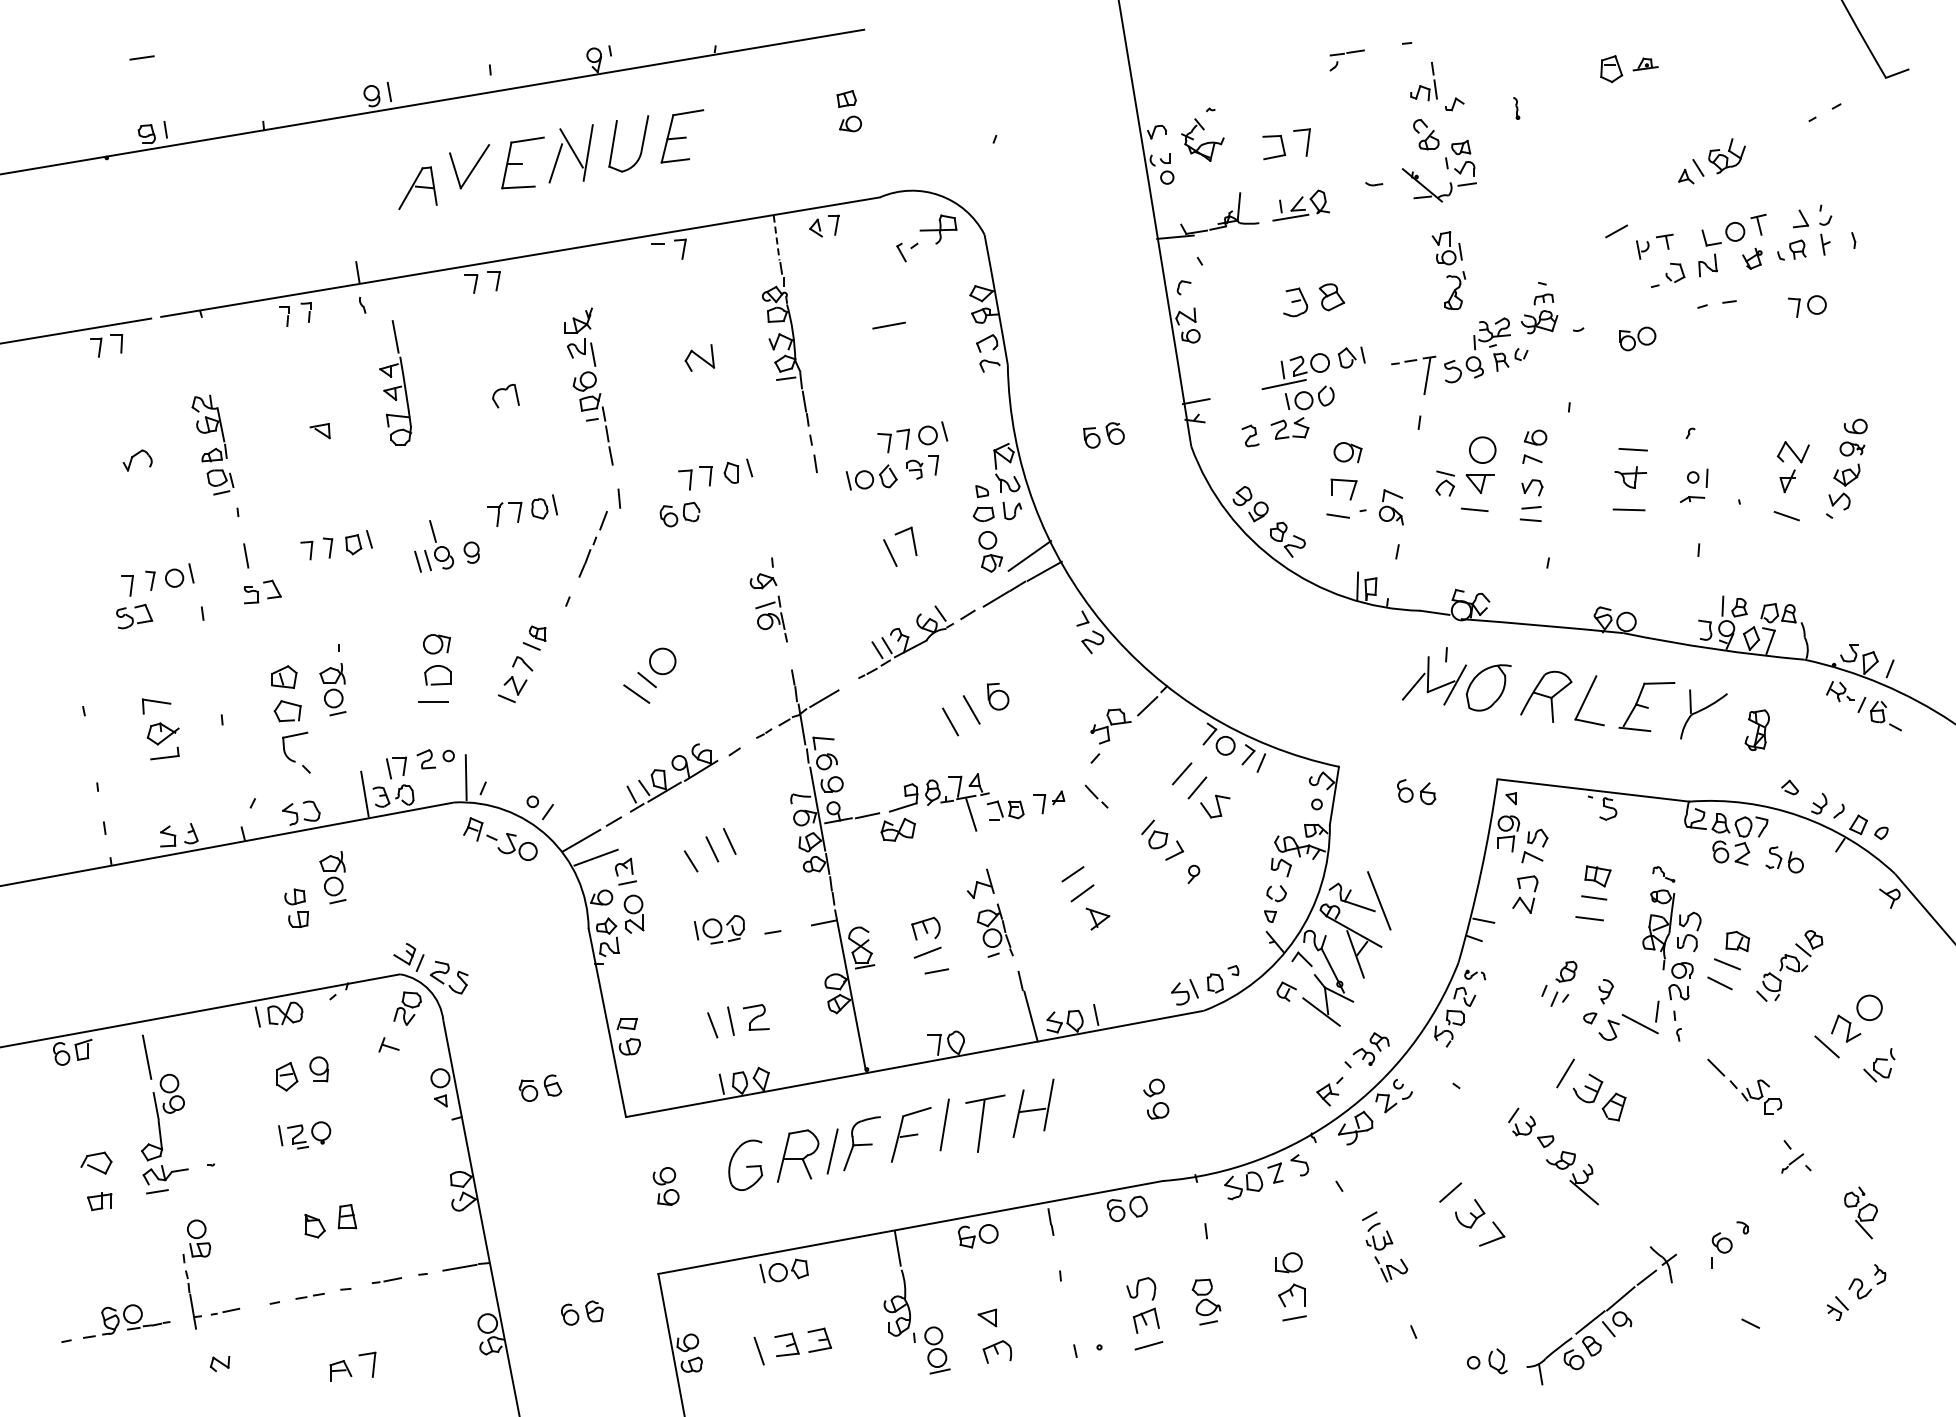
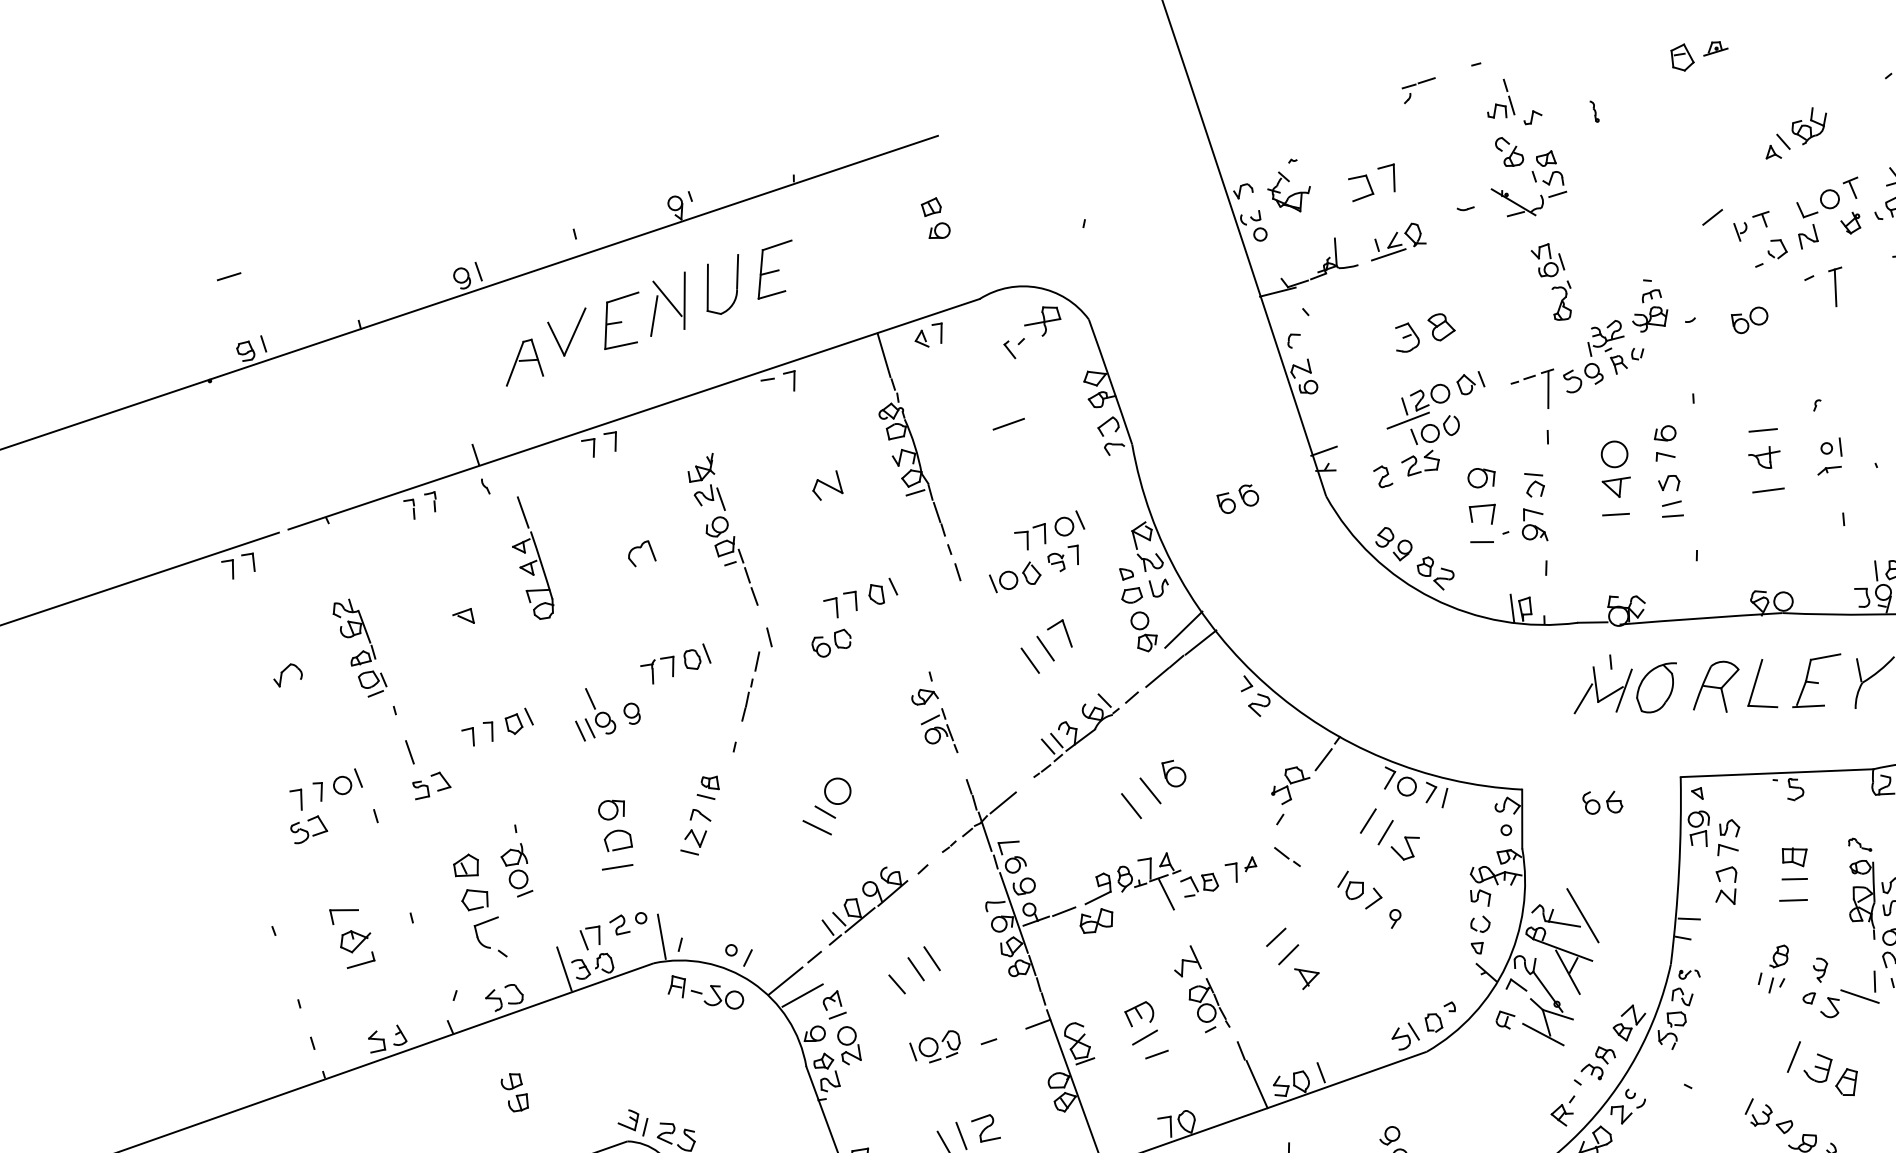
line: (776, 238) -> (883, 355), dashed -> solid
line: (1726, 319) -> (1834, 287), added
part: (1444, 483) -> (1534, 484), moved
line: (872, 562) -> (1029, 660), added
part: (332, 877) -> (545, 1056), removed
part: (1408, 1013) -> (1629, 1022), added

